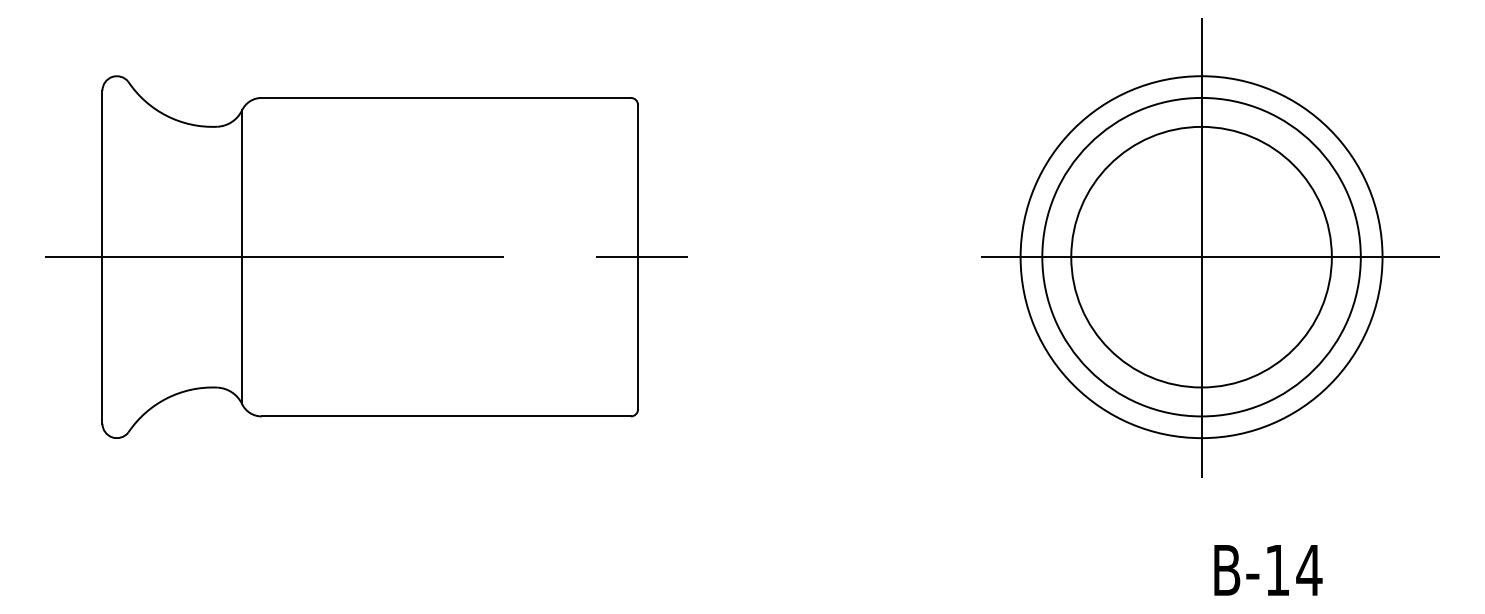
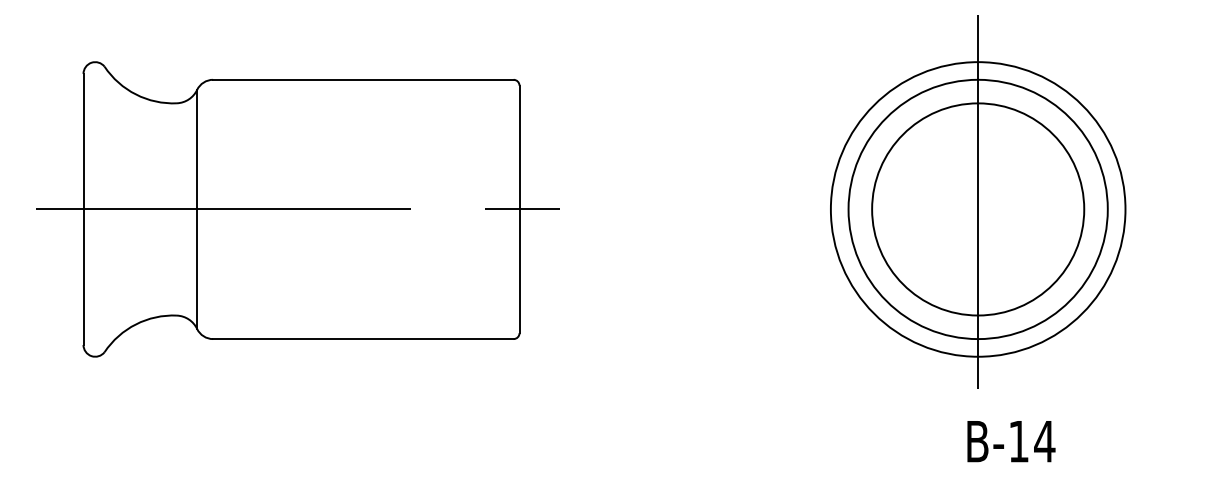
line: (1201, 257) -> (978, 209), removed
text: (1268, 570) -> (1011, 441), moved

